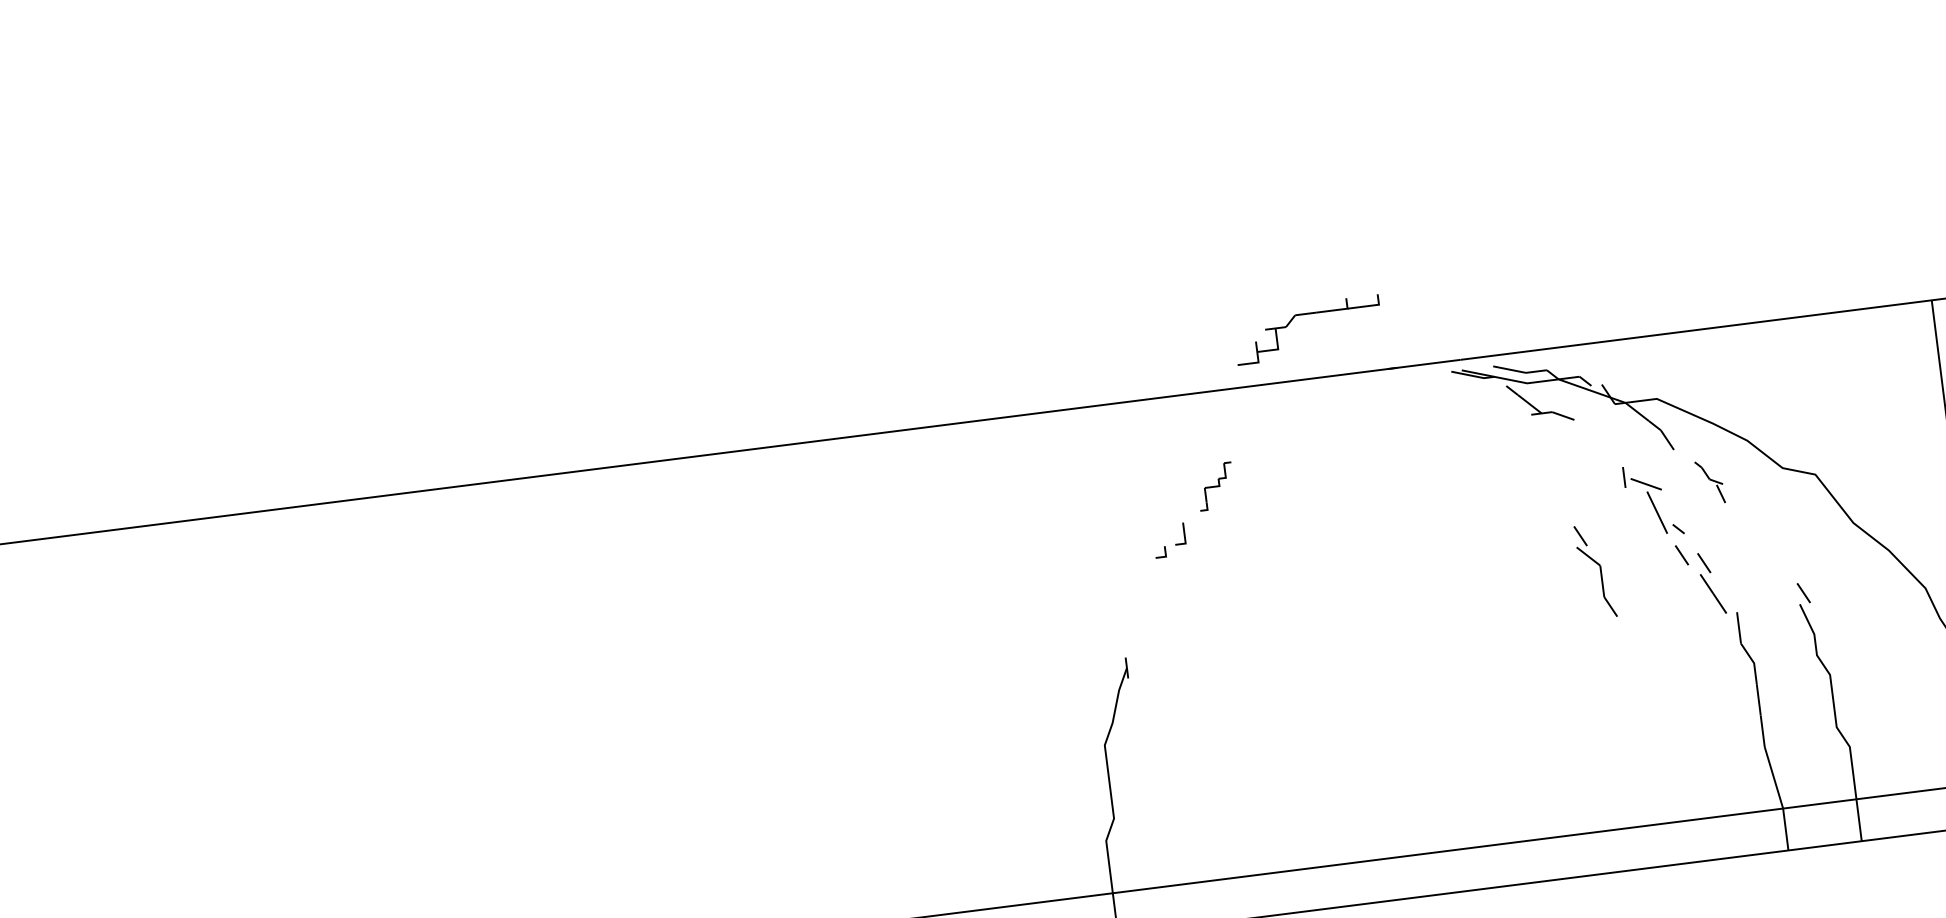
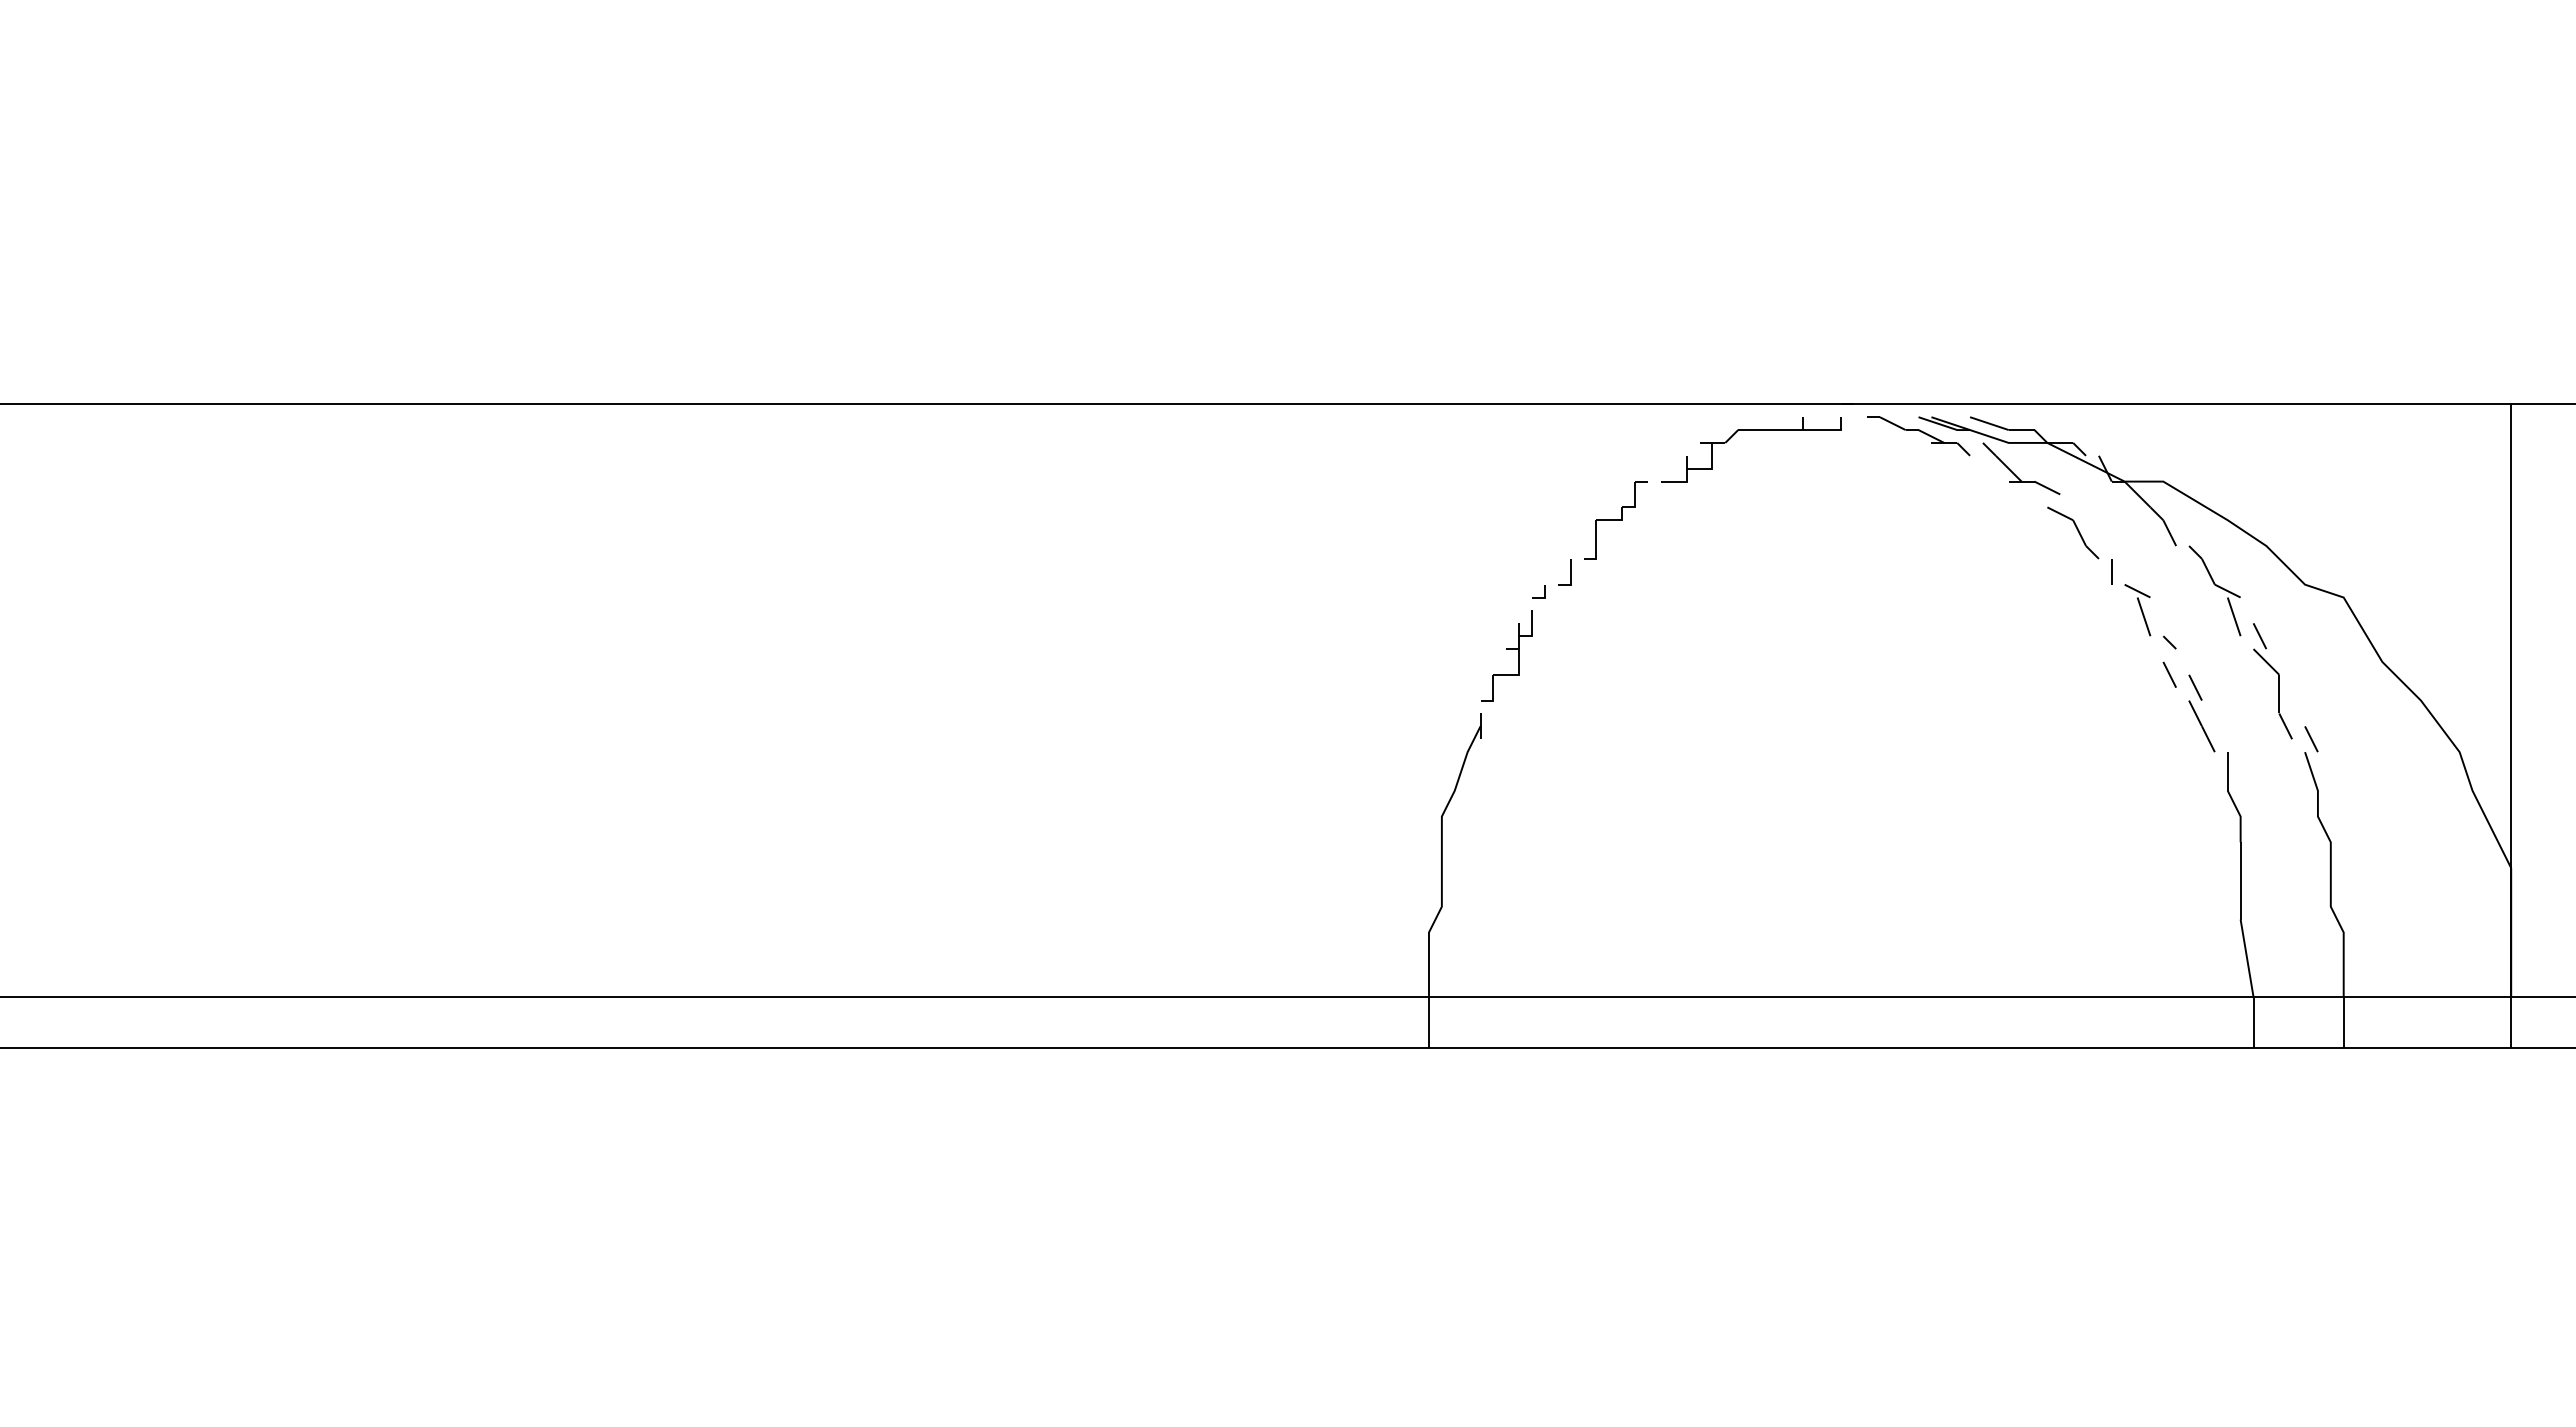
part: (1306, 314) -> (1751, 430), moved
part: (1453, 387) -> (1918, 436), added
part: (1589, 449) -> (2073, 532), added
part: (1709, 482) -> (2214, 590), size x1.67
part: (1215, 486) -> (1615, 520), size x1.43
part: (1649, 506) -> (2137, 610), size x0.71
part: (1595, 571) -> (2272, 681), moved
part: (1140, 607) -> (1506, 655), added

